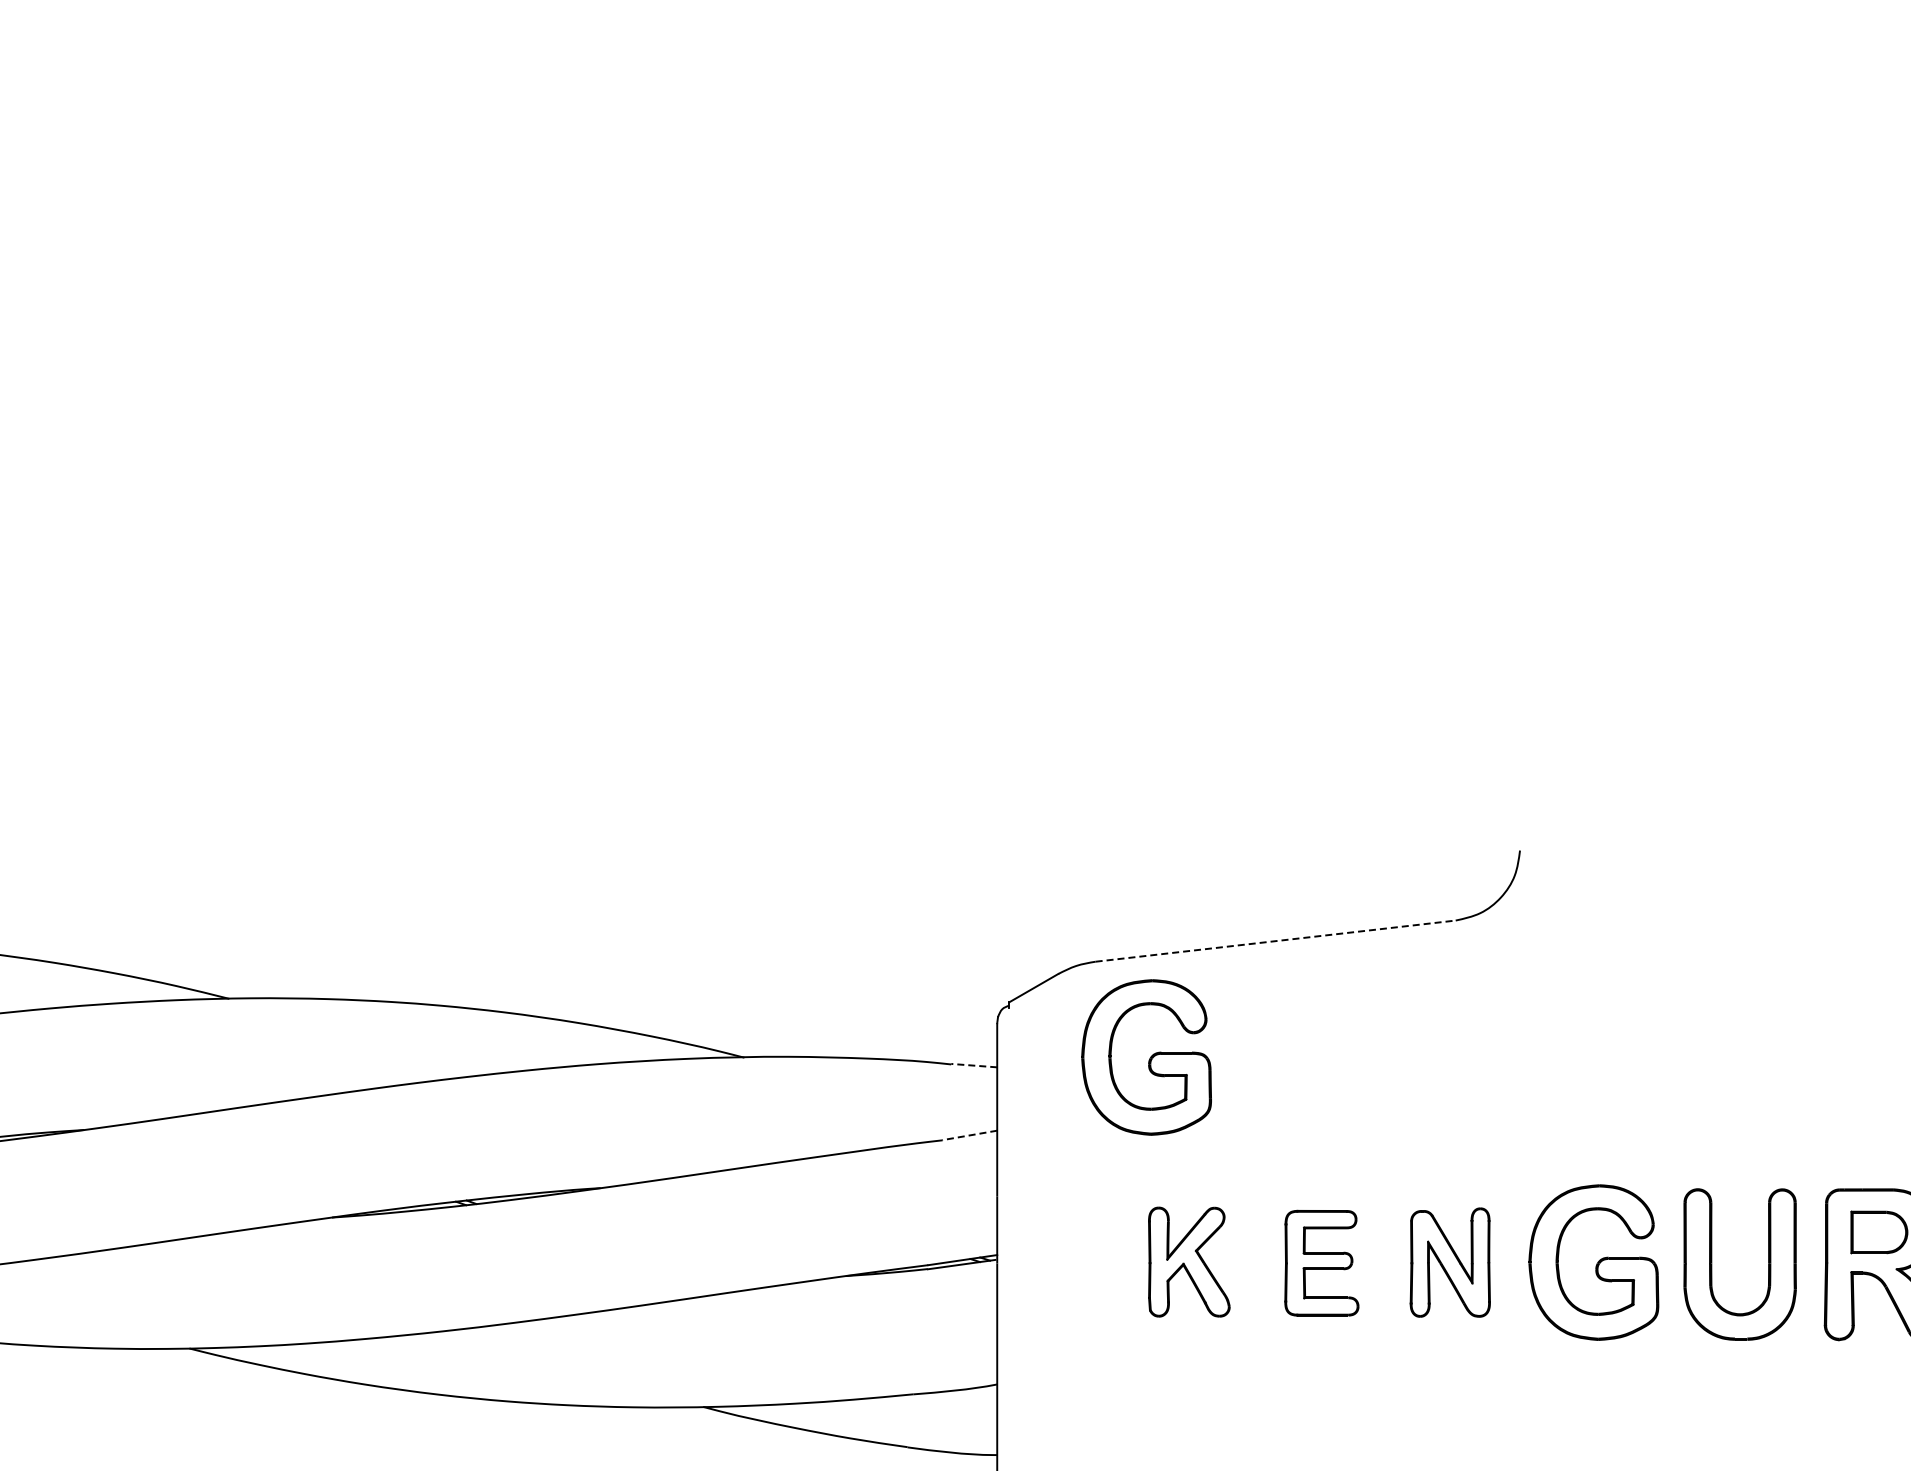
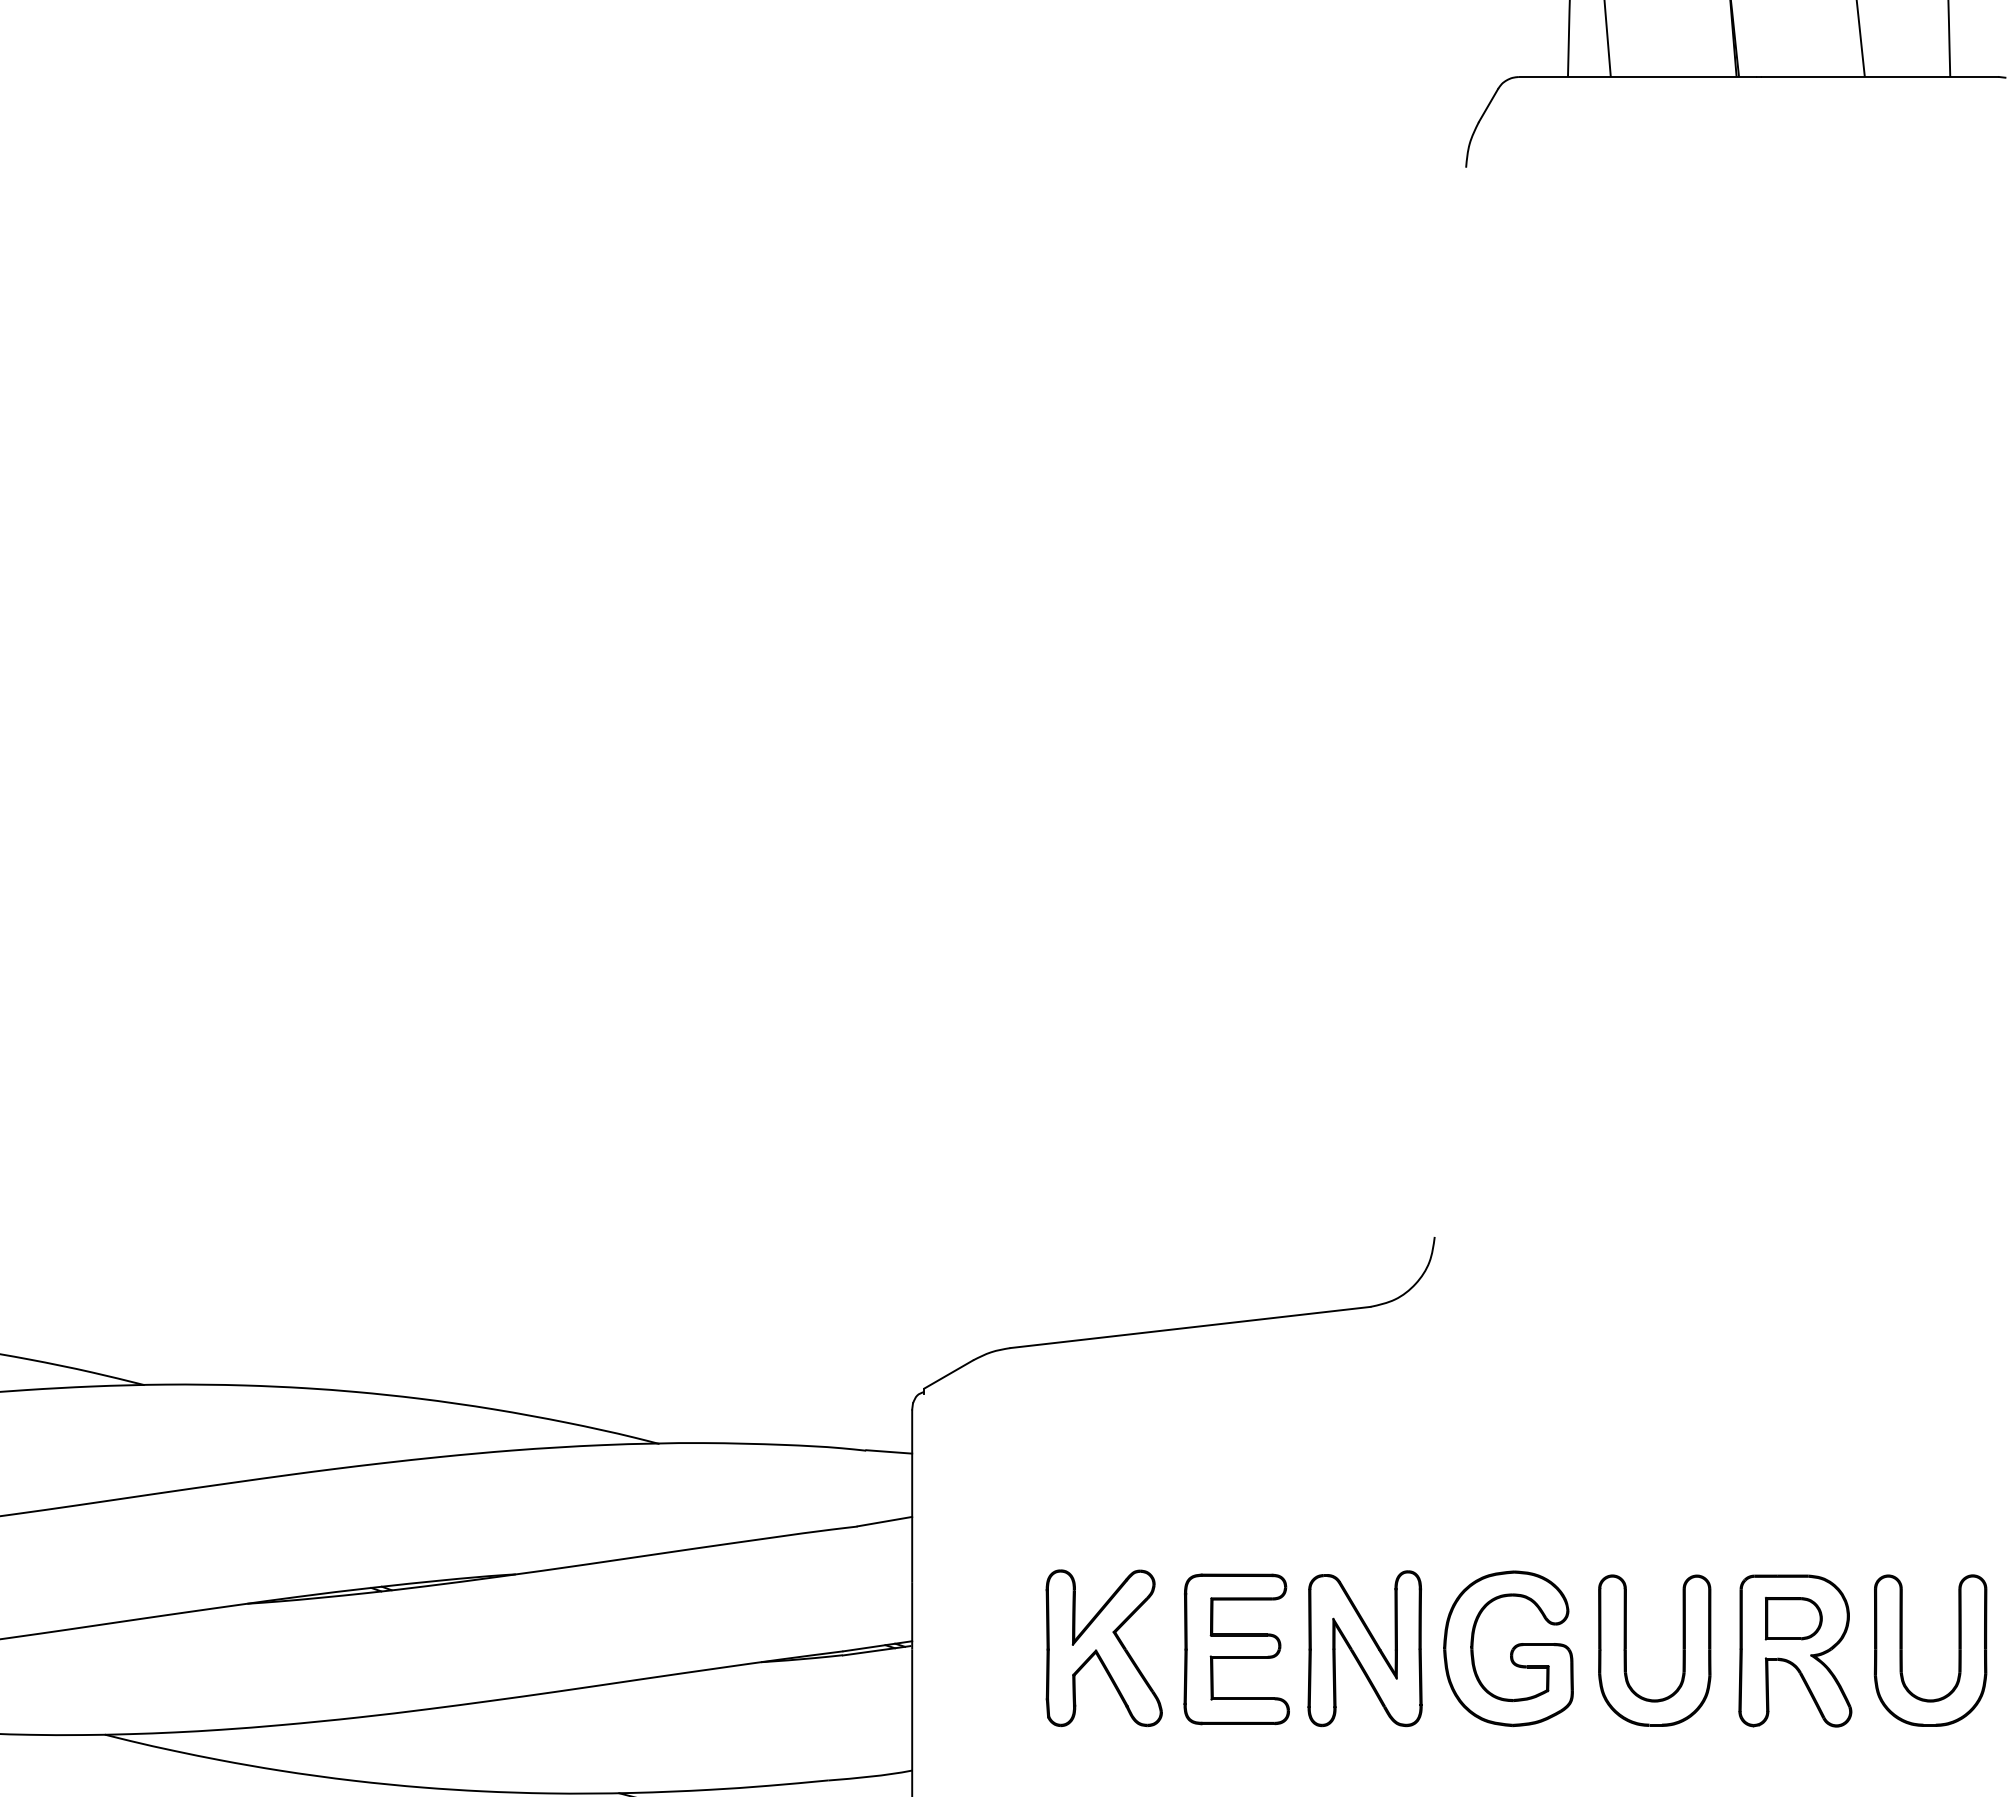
line: (1275, 941) -> (1190, 1327), dashed -> solid
part: (1146, 1057) -> (1061, 1443), removed
line: (973, 1065) -> (888, 1451), dashed -> solid
line: (969, 1135) -> (884, 1521), dashed -> solid
part: (1188, 1262) -> (1103, 1648), size x1.43
part: (1449, 1262) -> (1364, 1648), size x1.43
part: (1321, 1263) -> (1236, 1649), size x1.43

